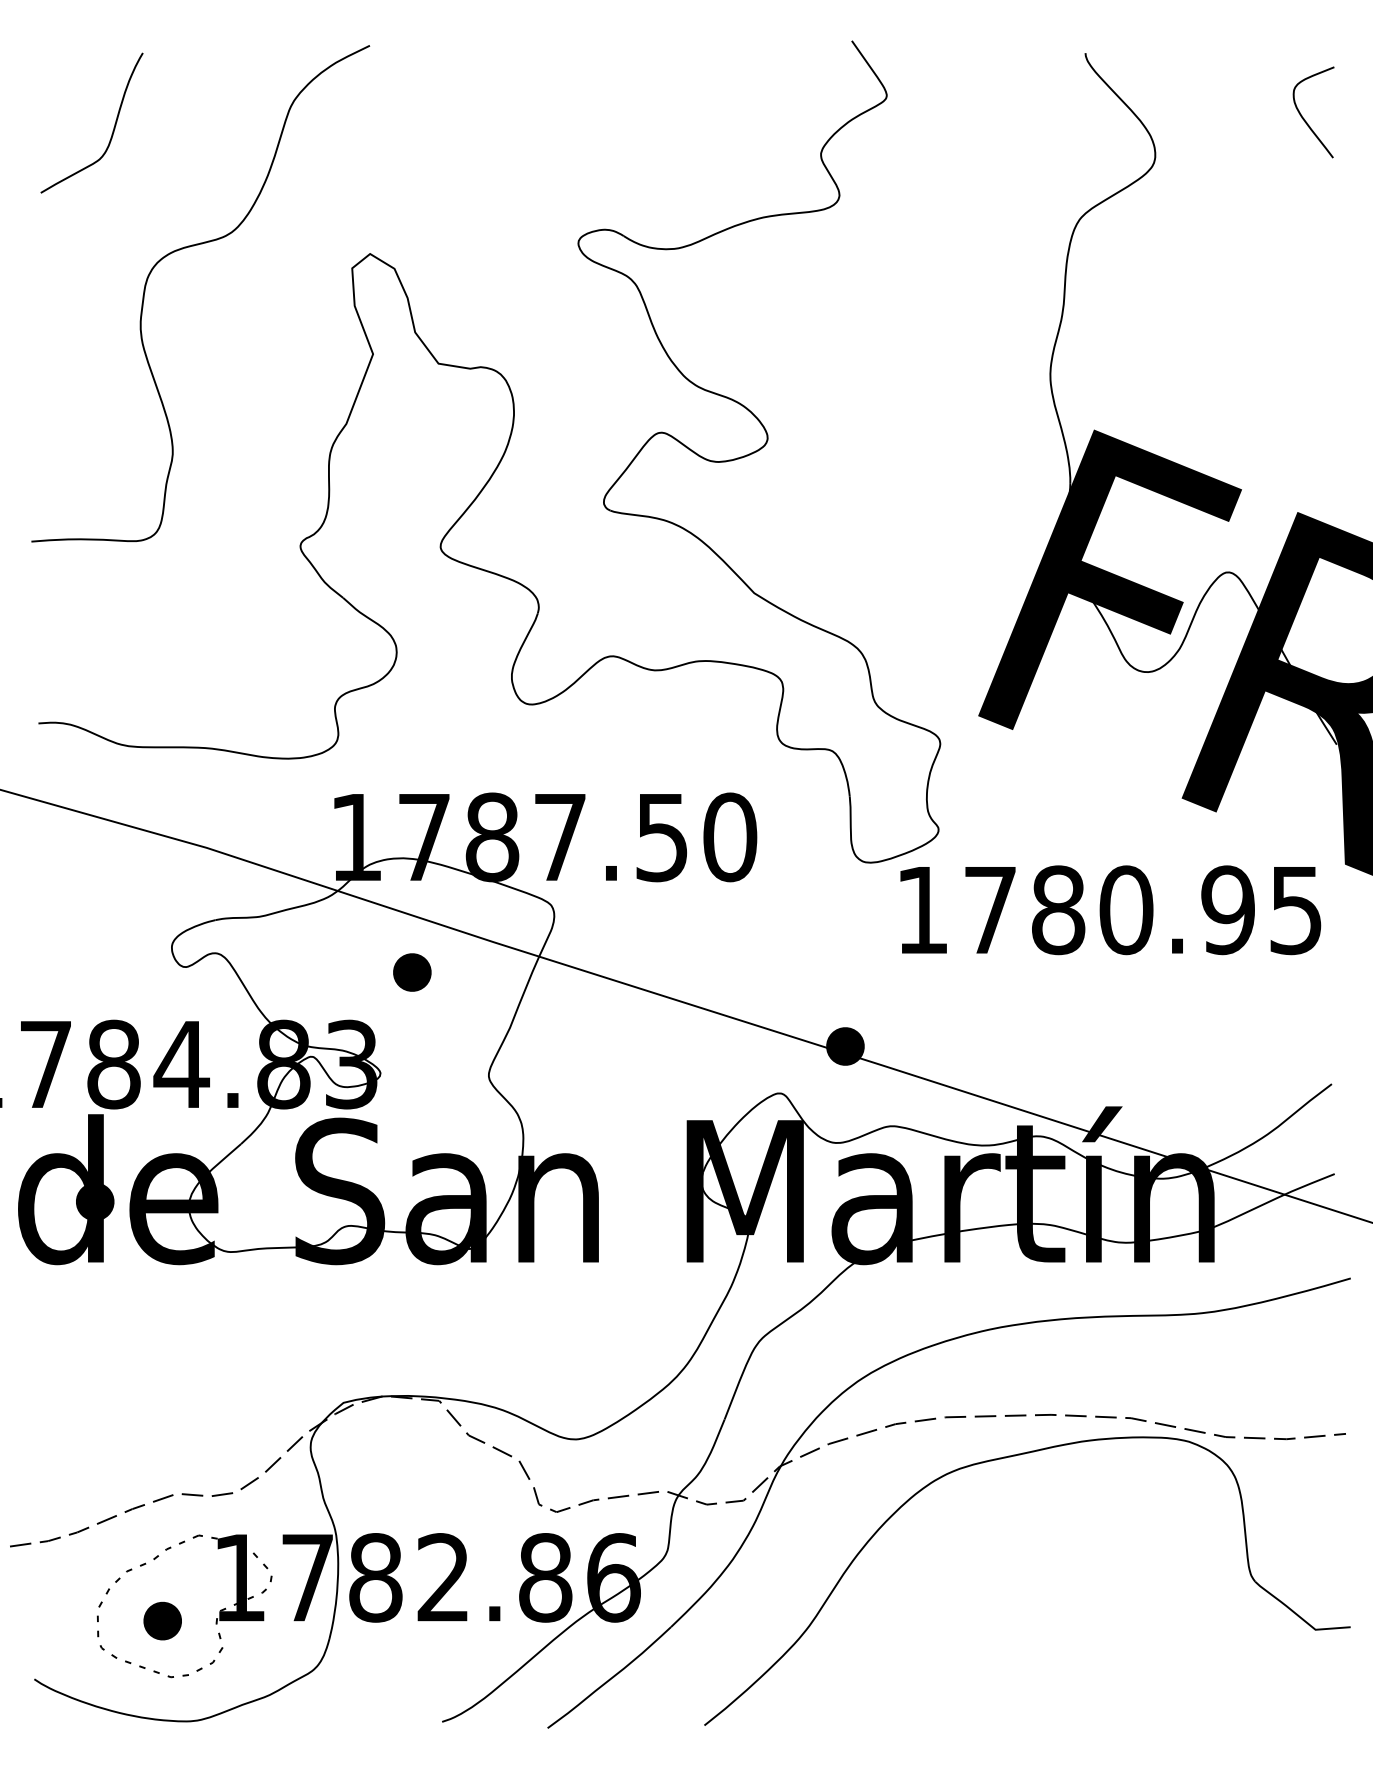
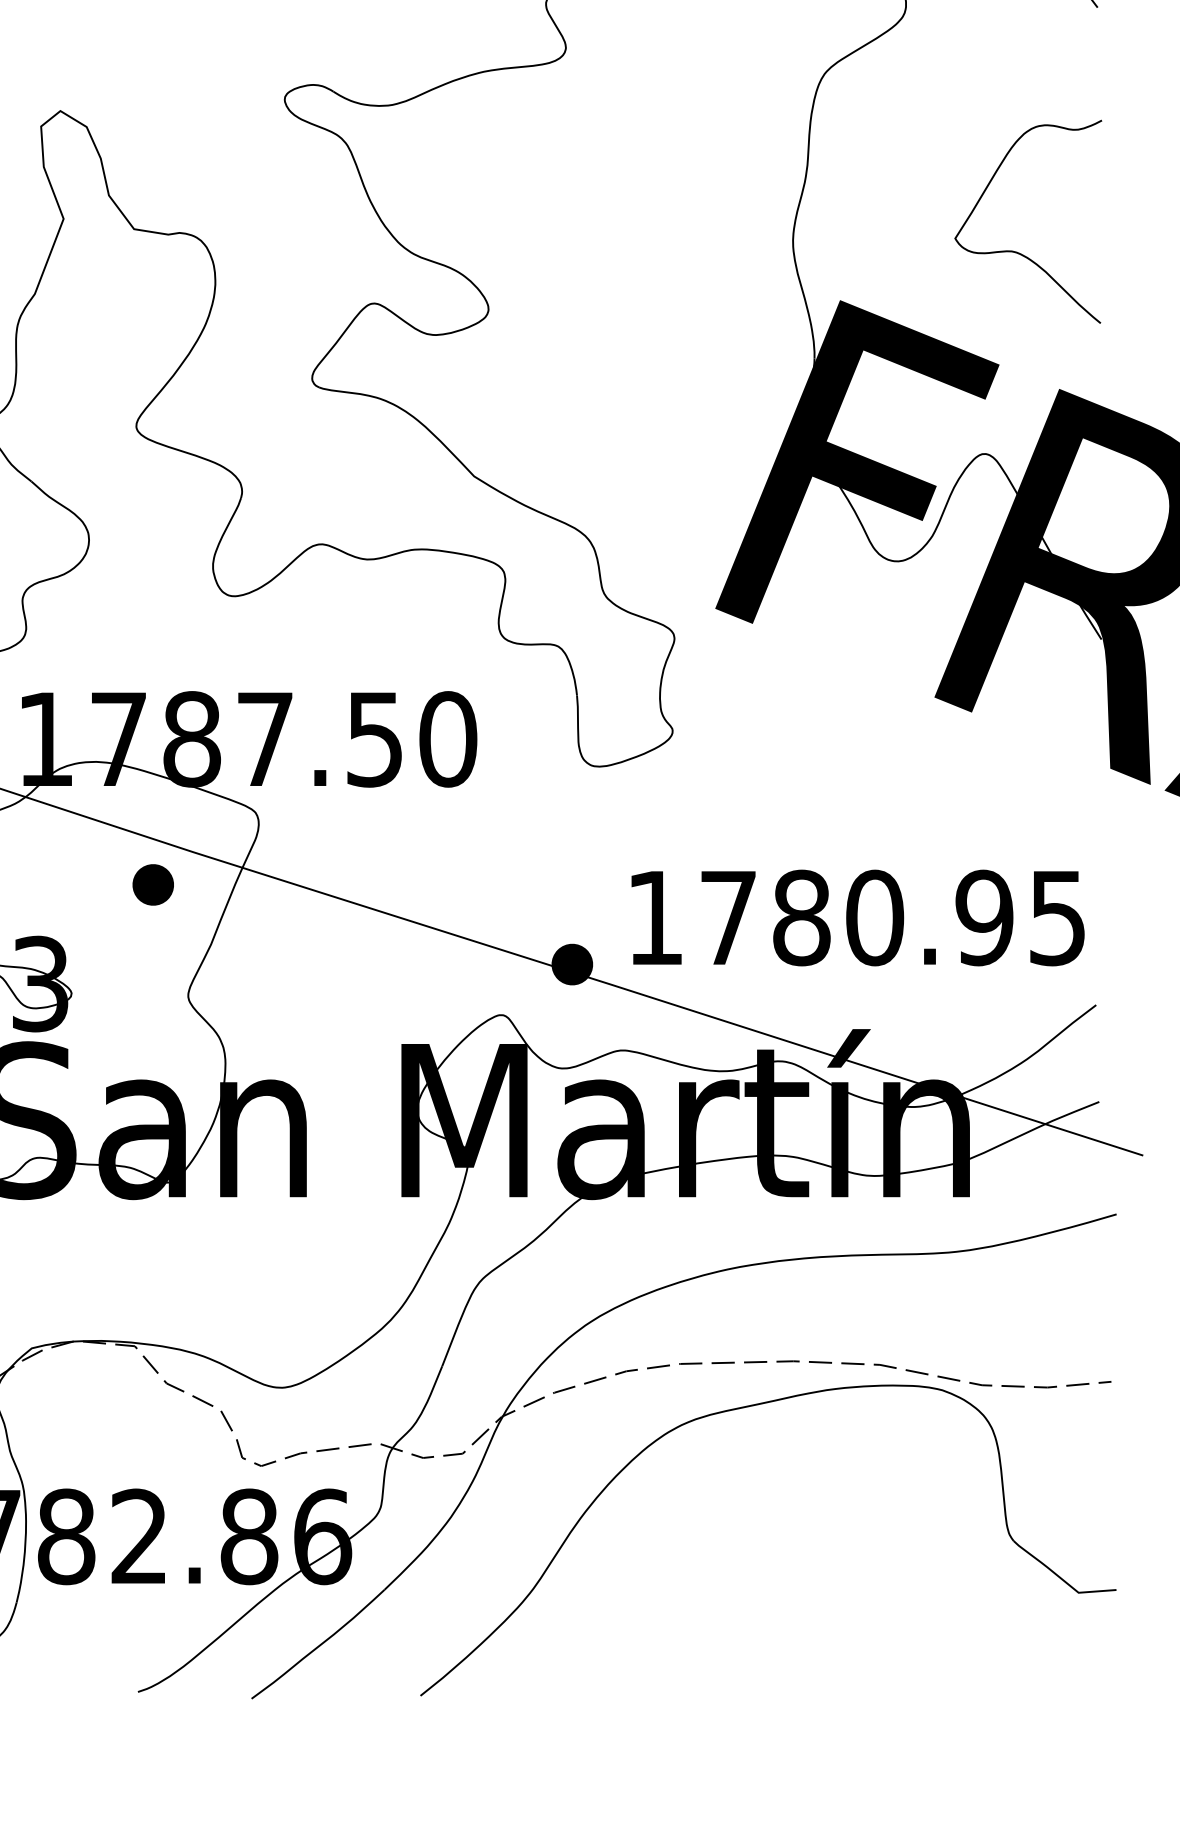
curve: (1258, 384) -> (1017, 251), added
text: (1110, 910) -> (857, 918), moved
part: (412, 972) -> (153, 884), moved

